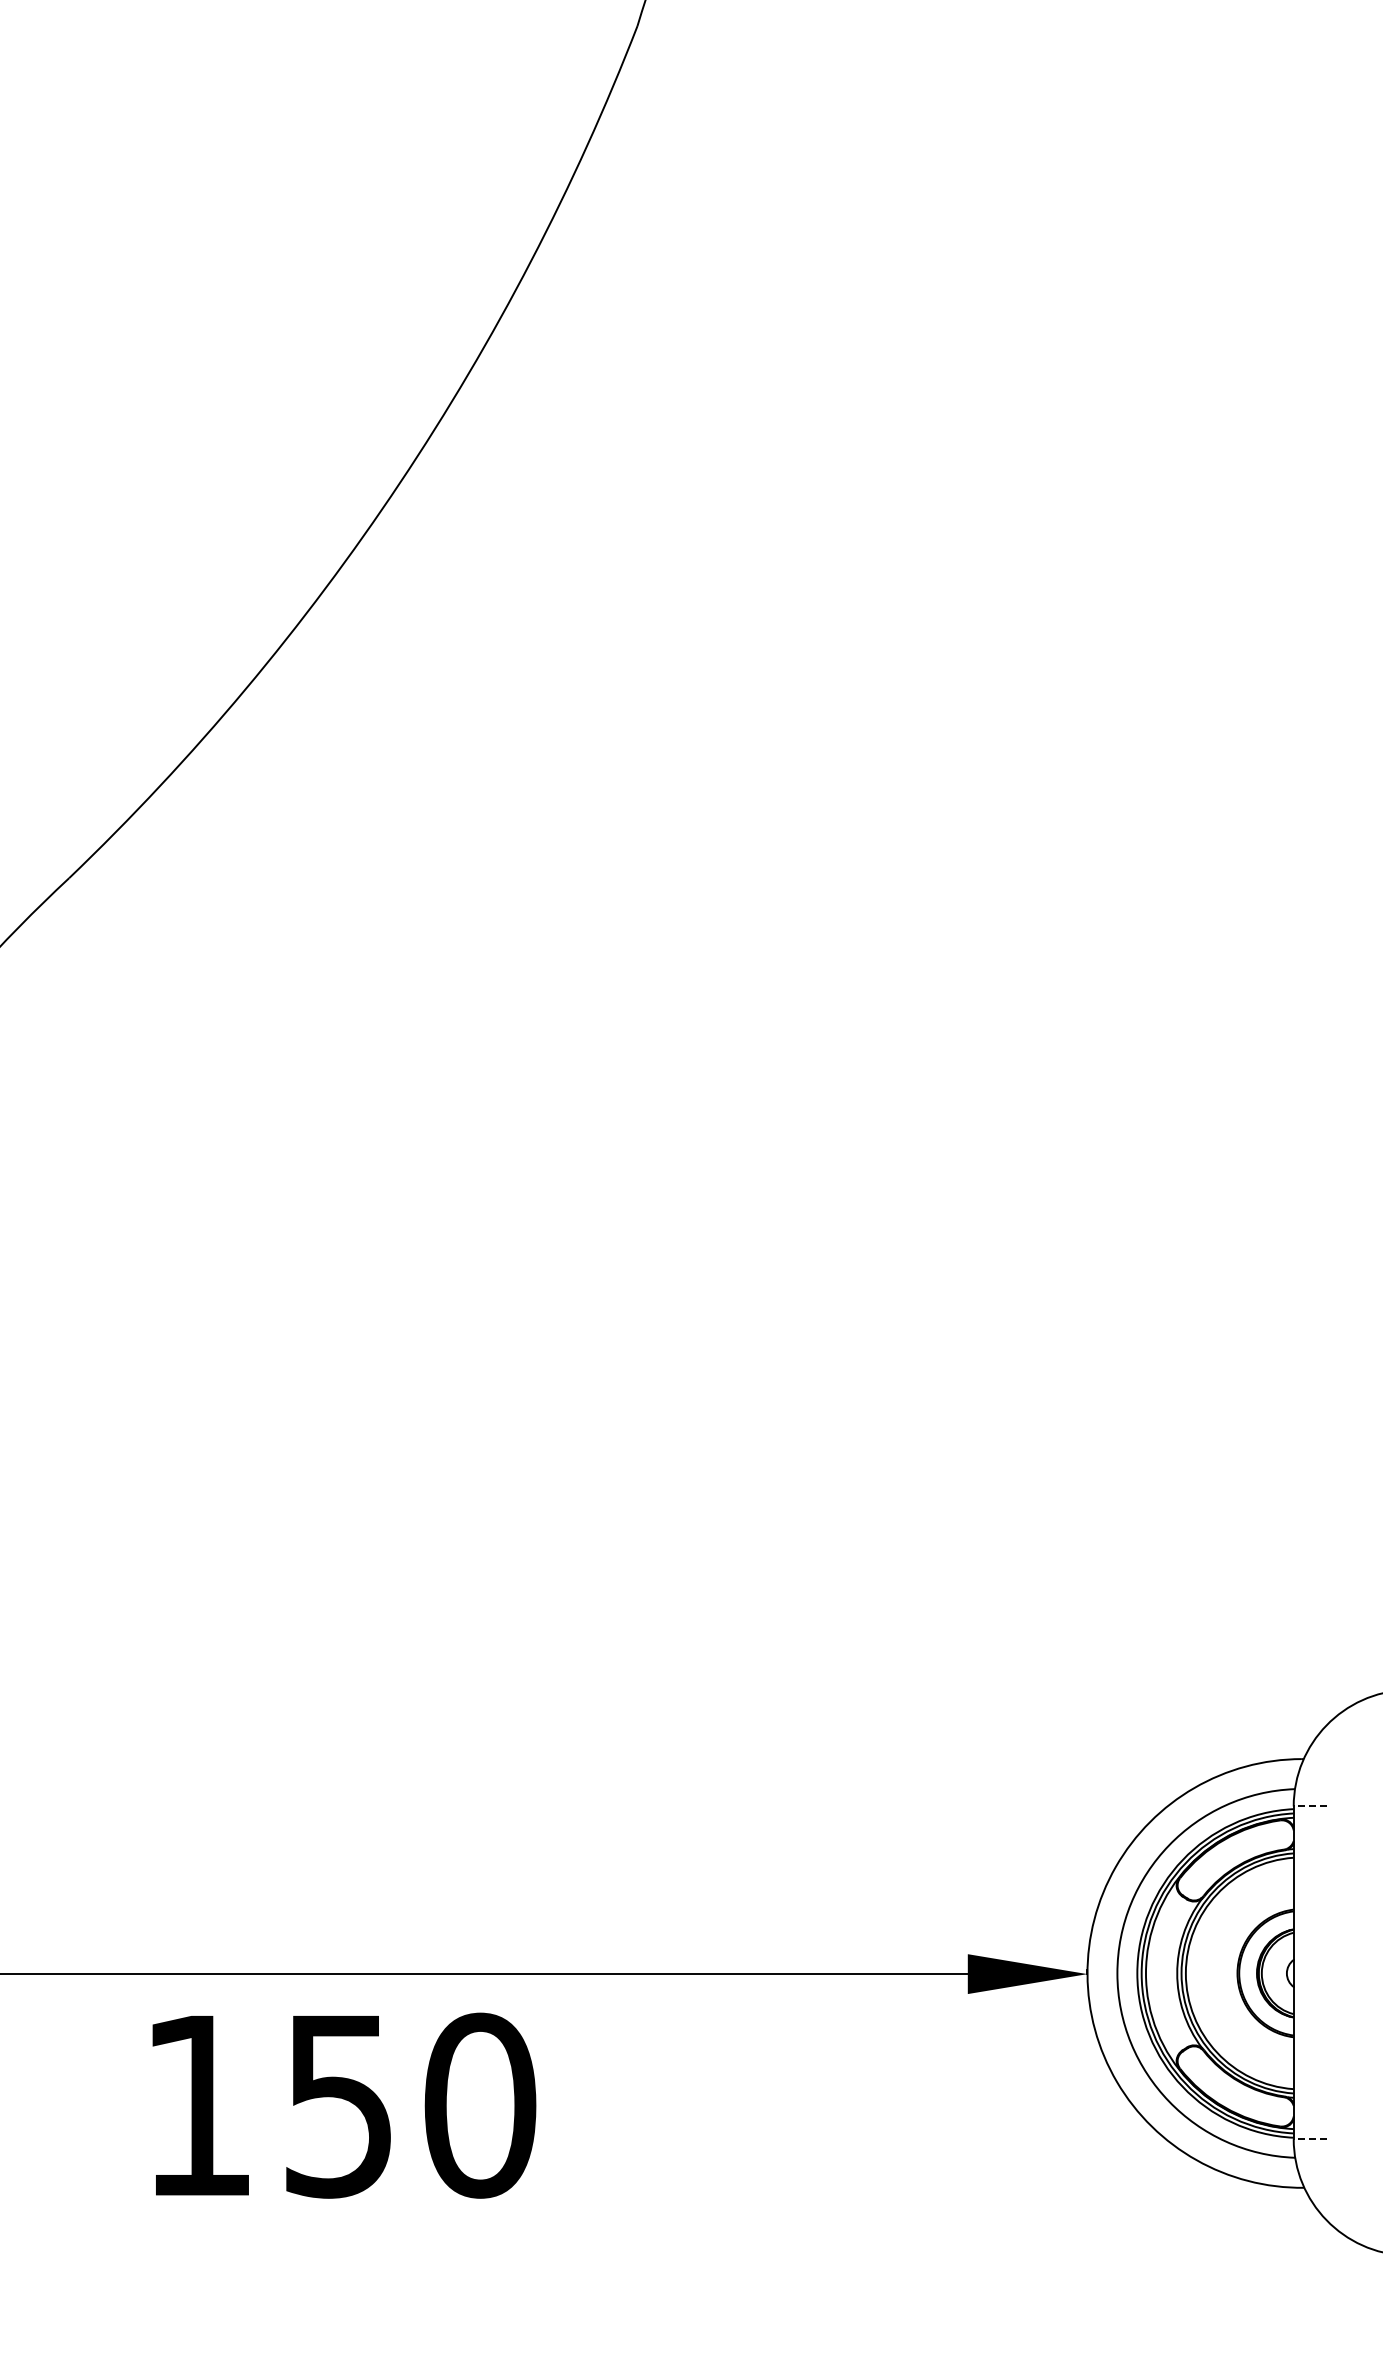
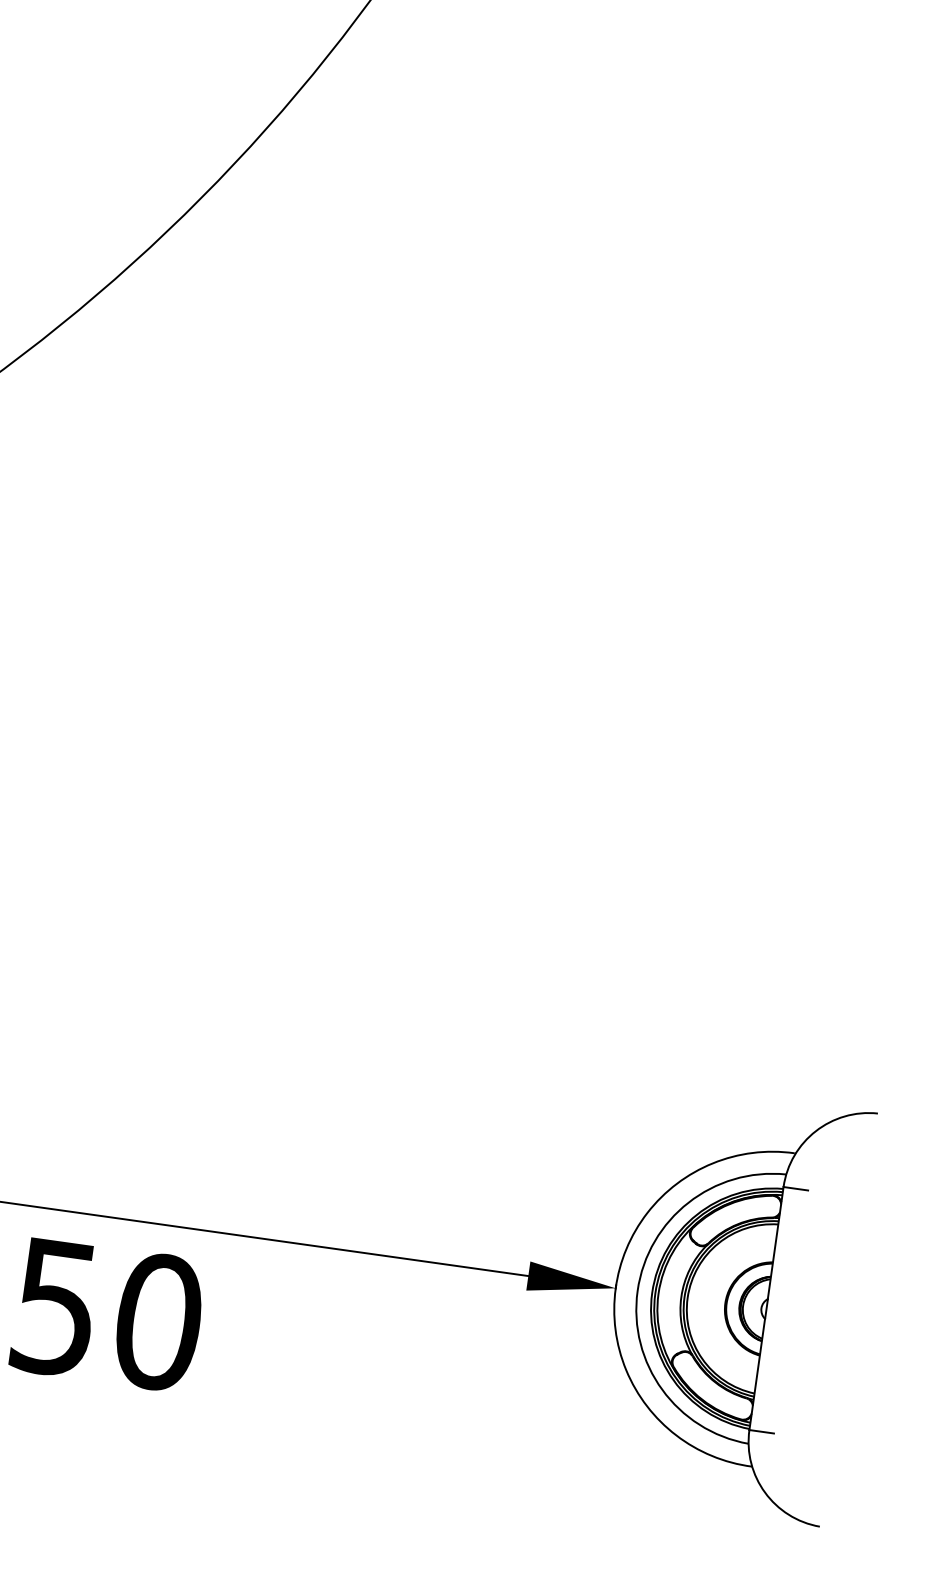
line: (1310, 1806) -> (795, 1188), dashed -> solid
line: (1310, 2139) -> (761, 1432), dashed -> solid

